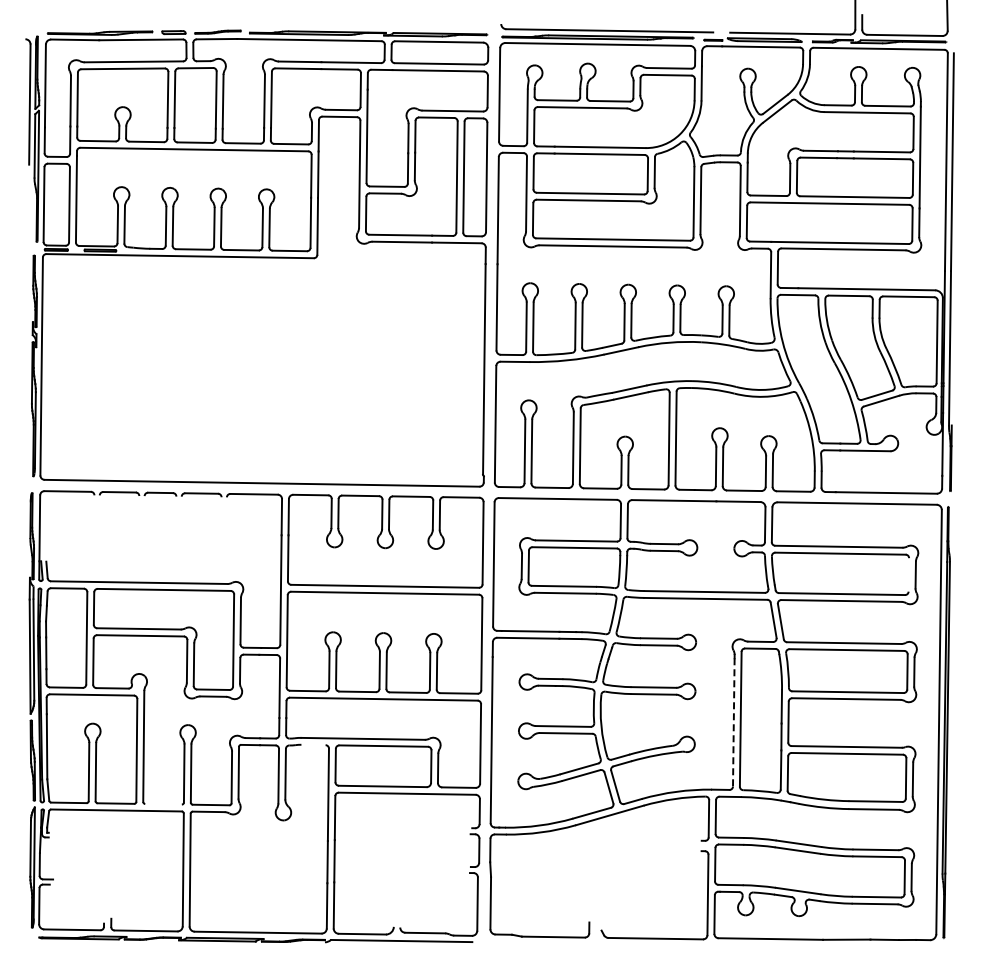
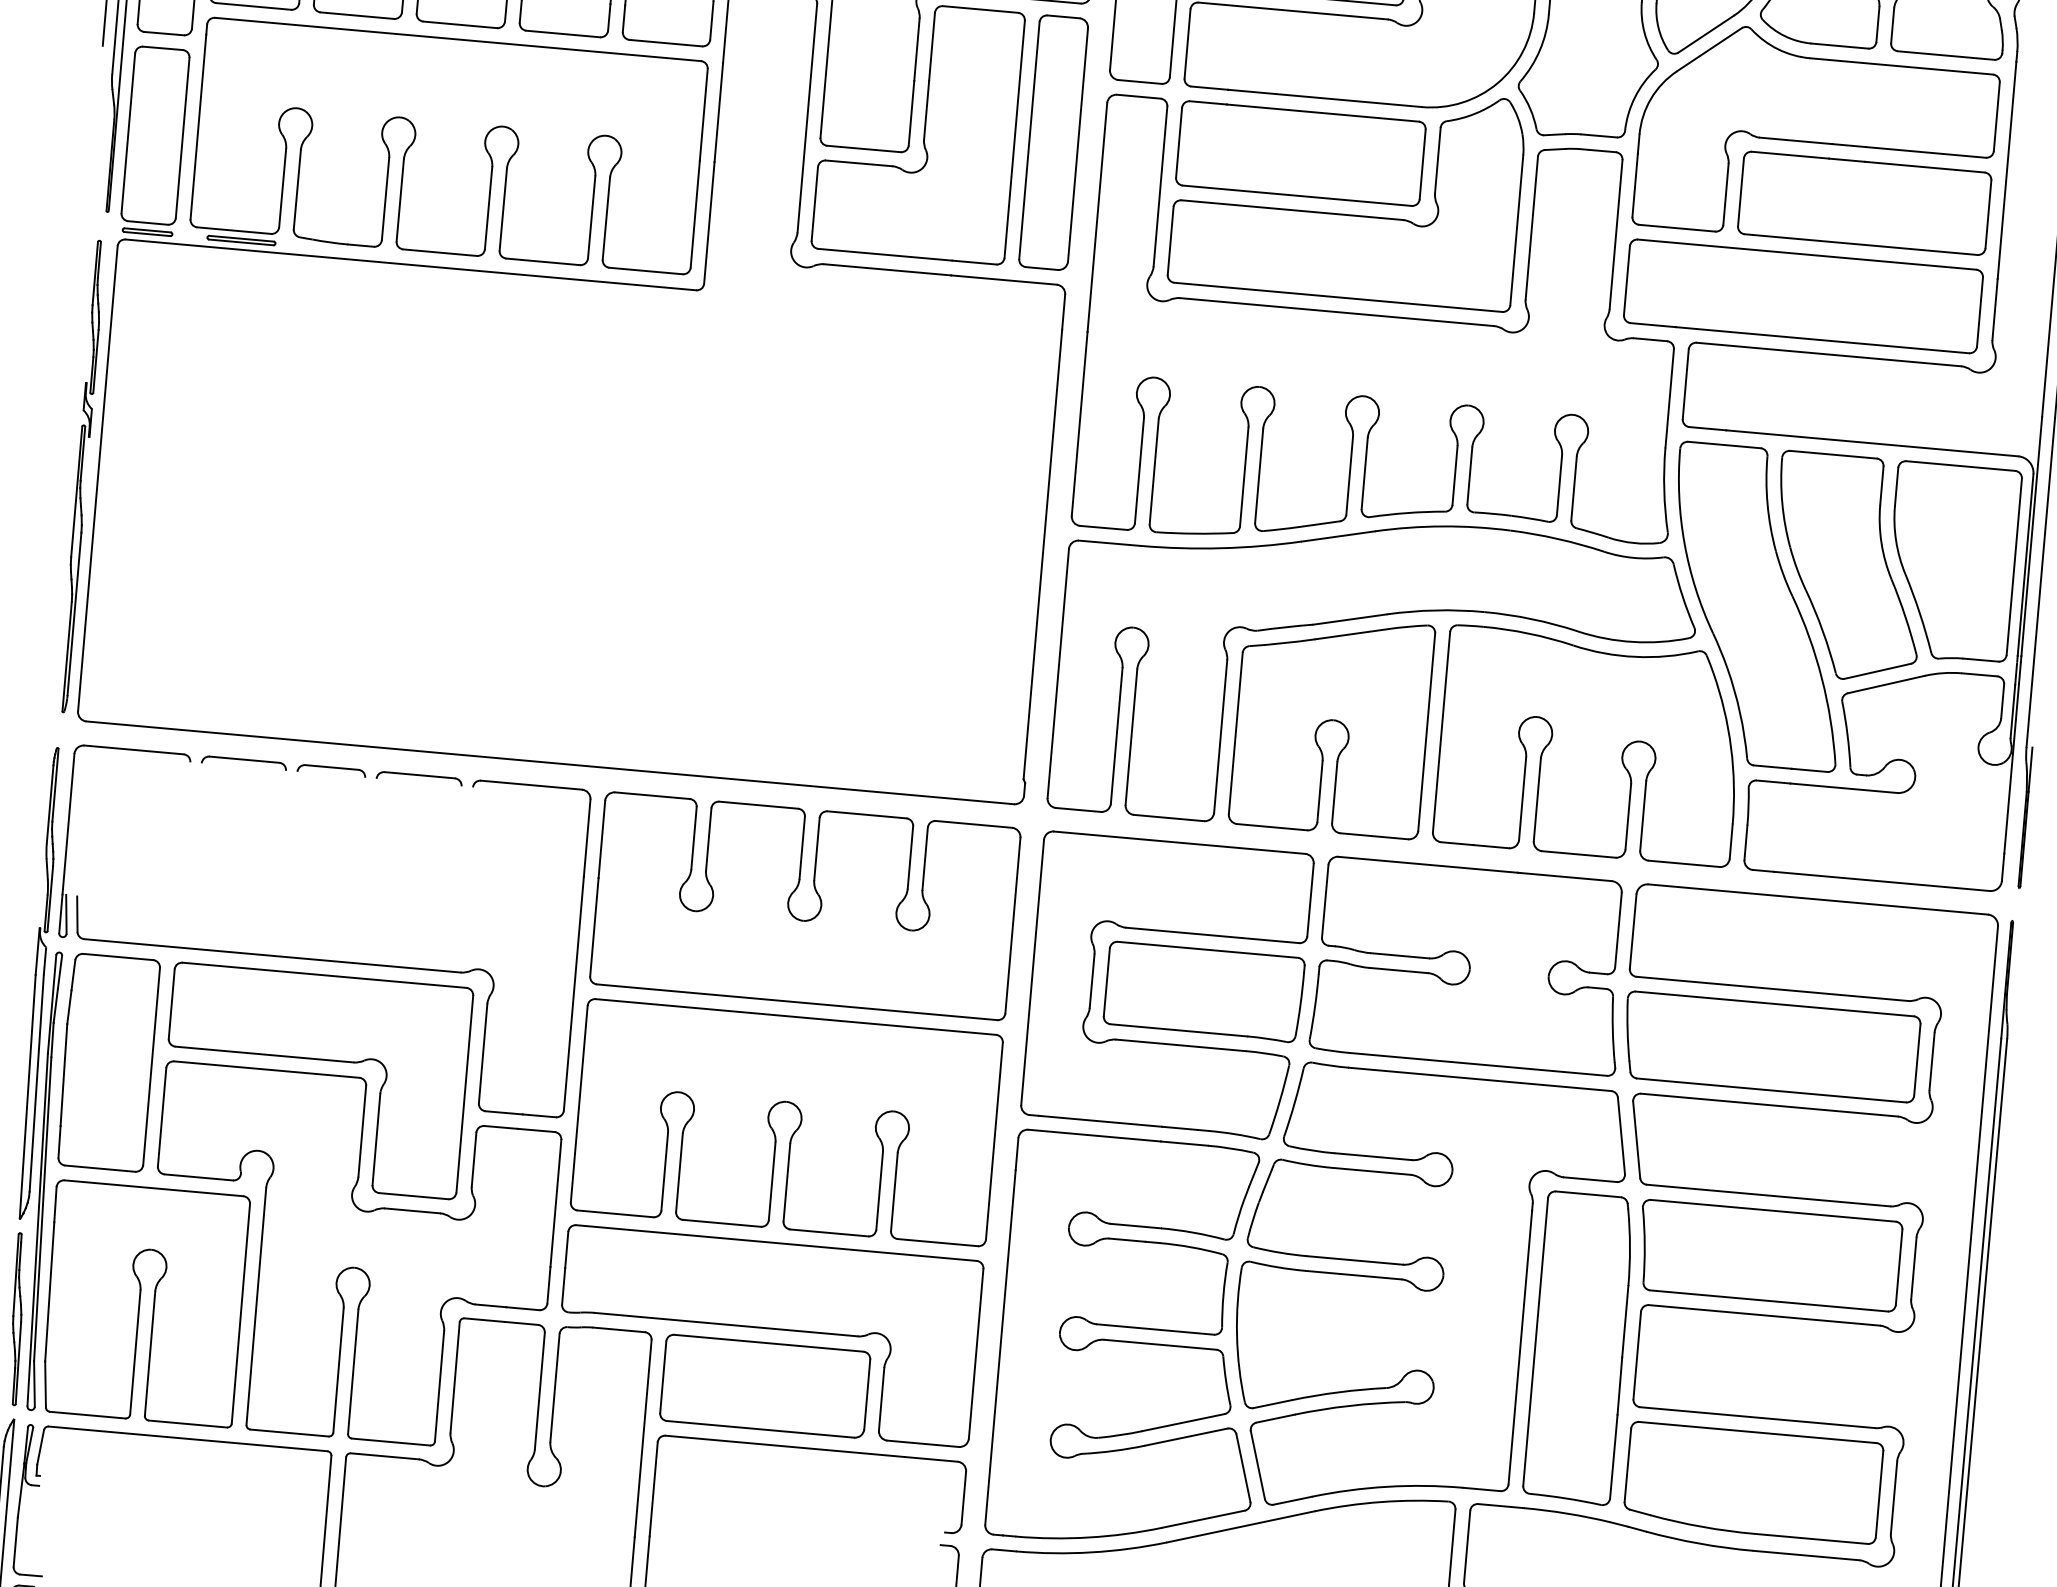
line: (908, 574) -> (1916, 1059), added
line: (733, 722) -> (1519, 1347), dashed -> solid
line: (313, 744) -> (619, 1328), added
line: (163, 804) -> (289, 1433), added

